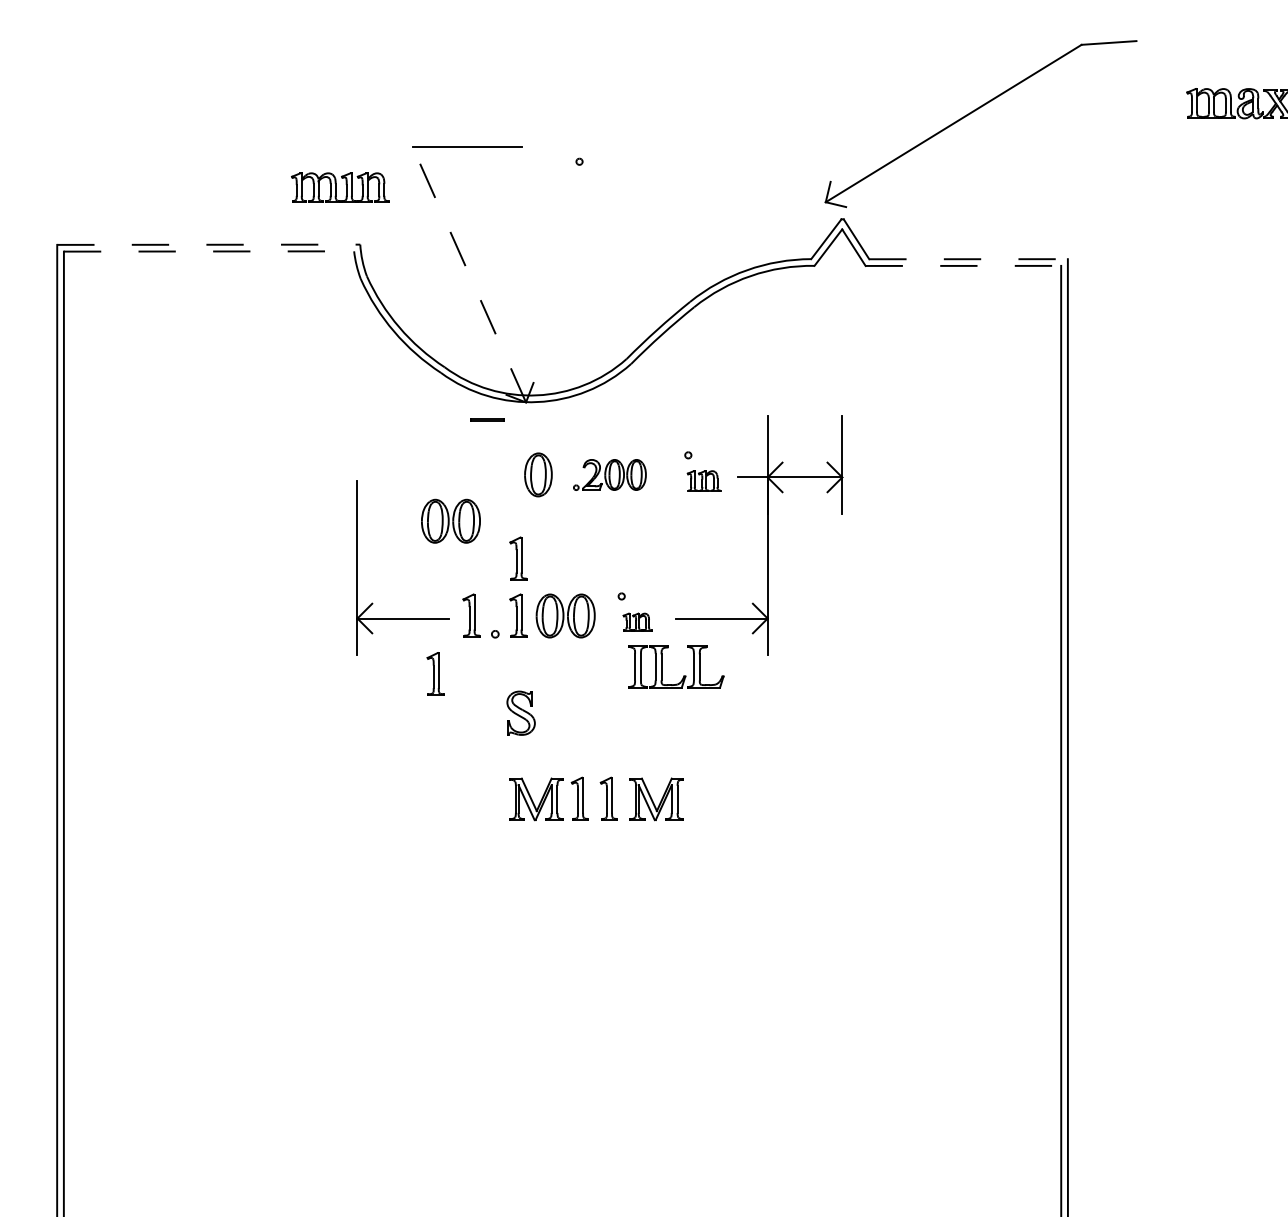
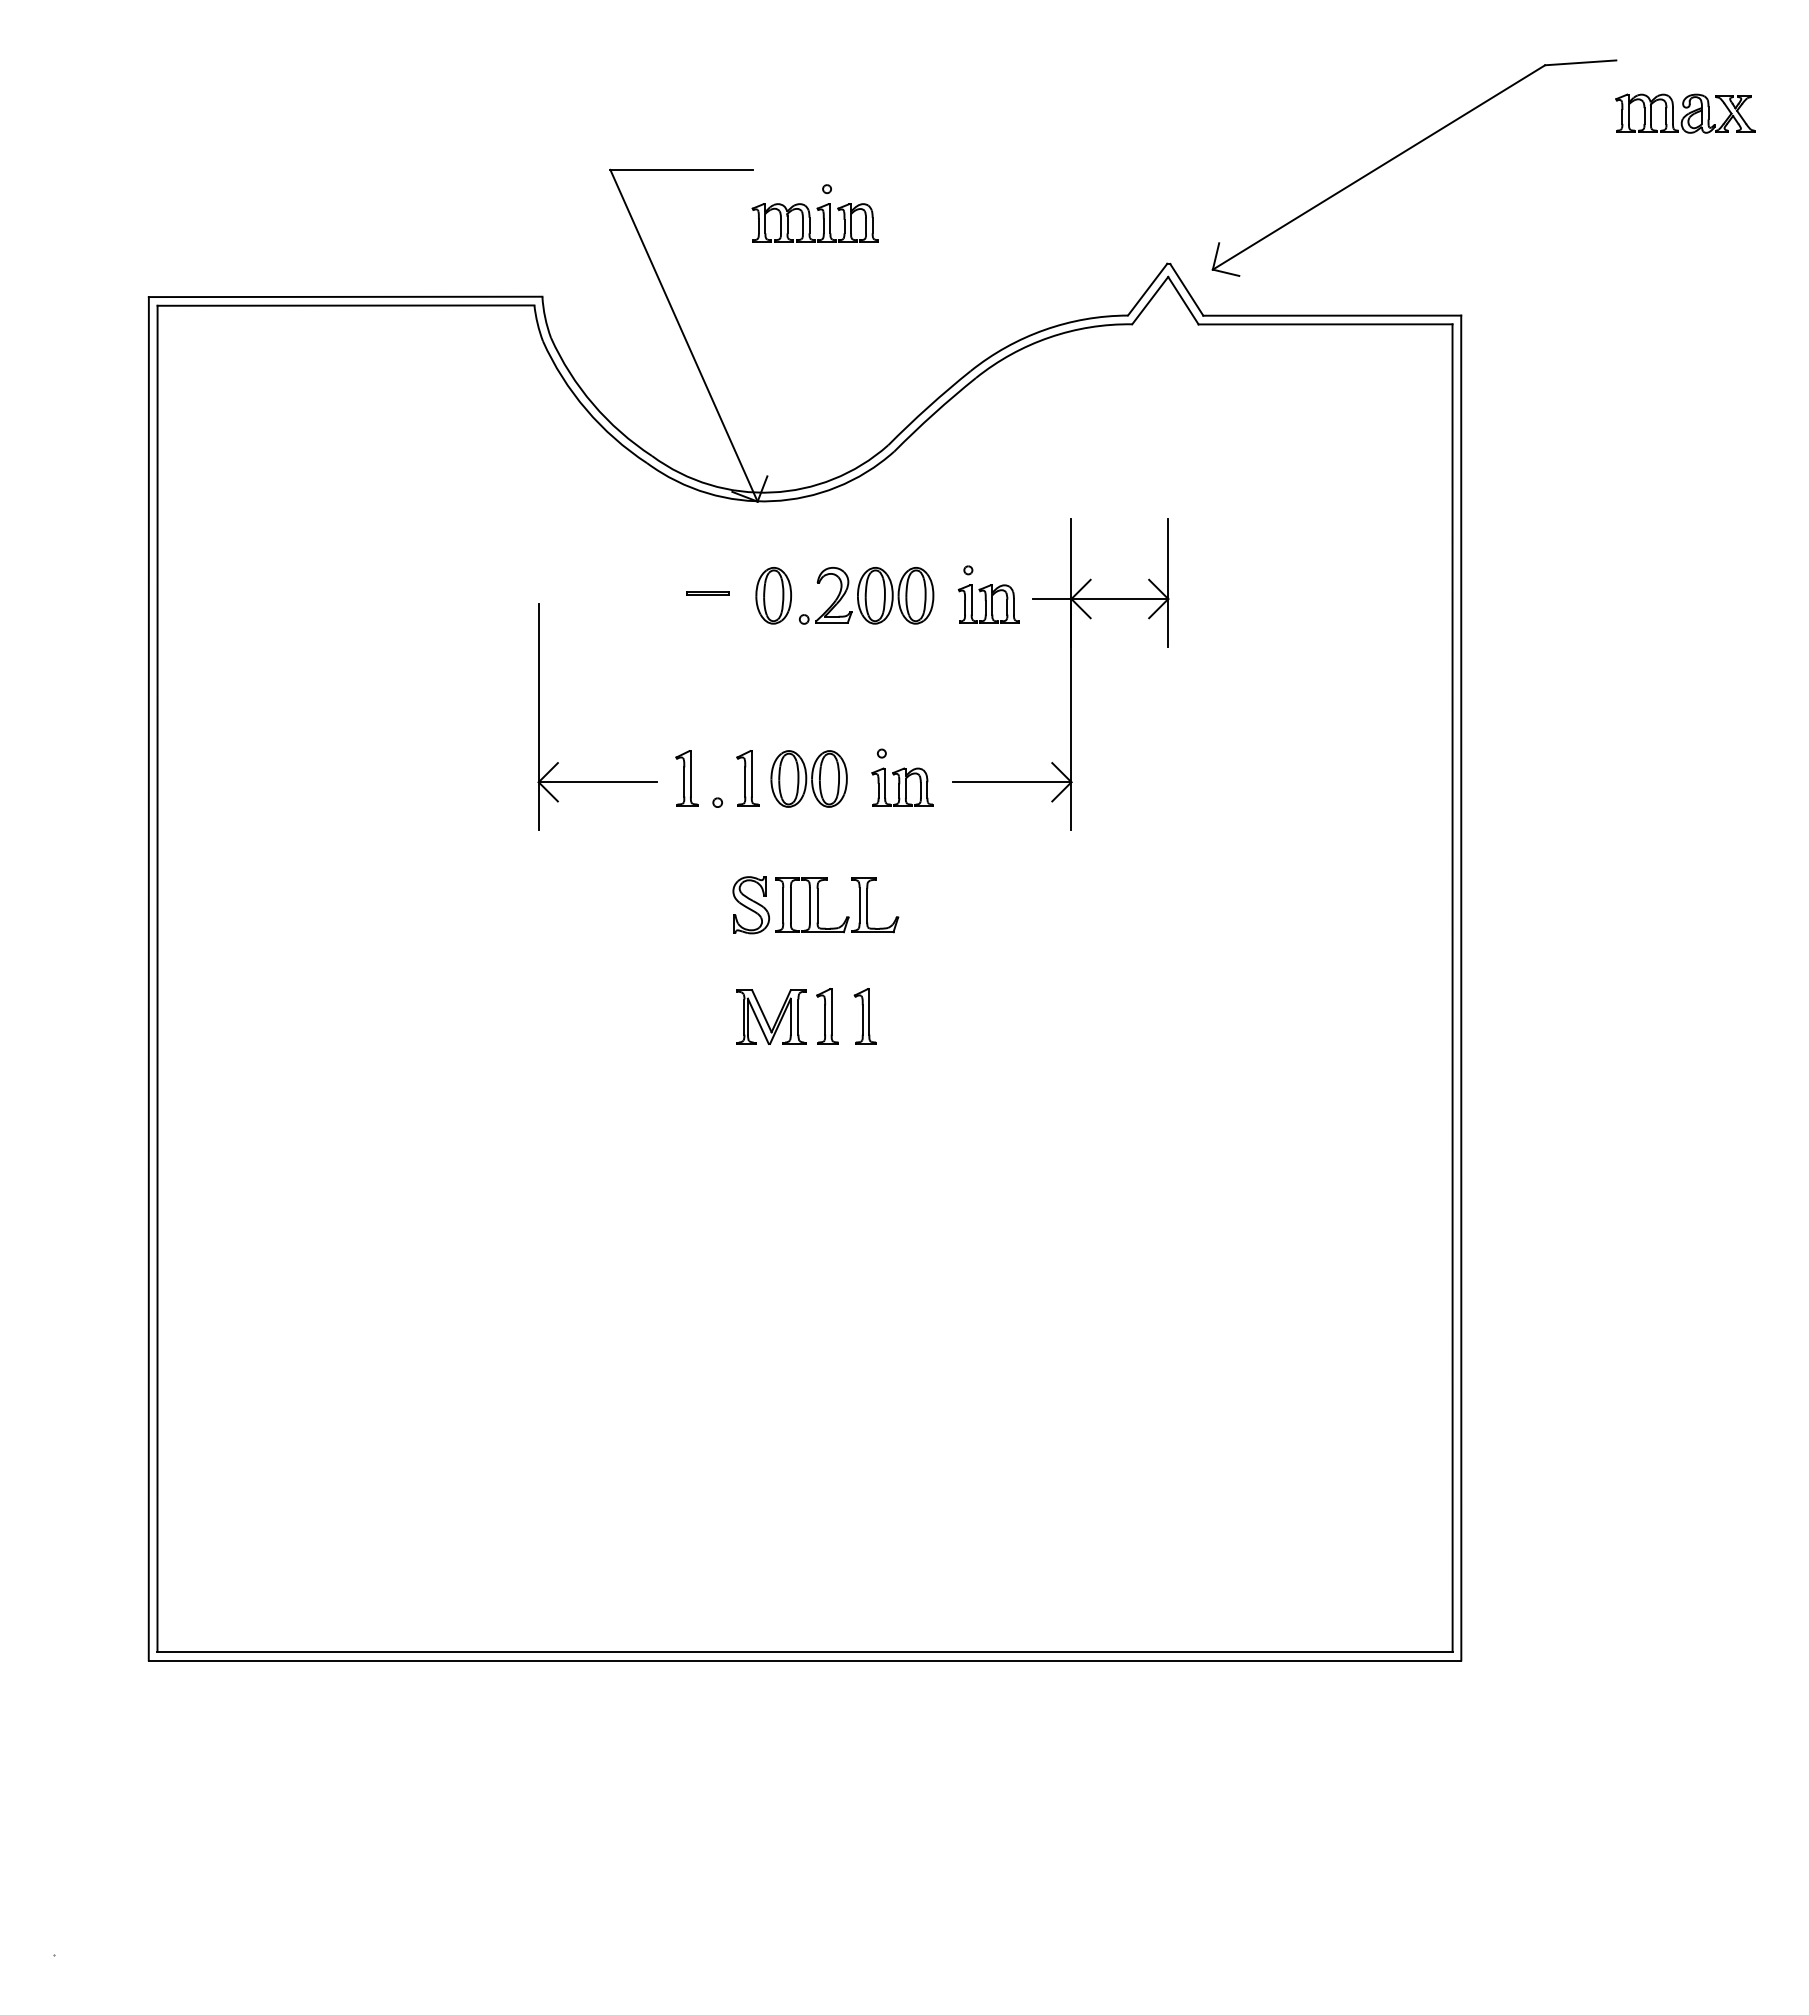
part: (974, 112) -> (1405, 152), moved
part: (339, 187) -> (814, 222), moved
line: (208, 244) -> (345, 296), dashed -> solid
line: (209, 251) -> (346, 305), dashed -> solid
line: (968, 259) -> (1332, 315), dashed -> solid
line: (963, 266) -> (1325, 324), dashed -> solid
line: (468, 274) -> (683, 335), dashed -> solid
line: (487, 419) -> (707, 592), moved
part: (609, 474) -> (866, 595), size x1.43
part: (703, 480) -> (988, 603), size x1.43
part: (450, 520) -> (659, 655), removed
part: (518, 558) -> (747, 704), removed
part: (637, 621) -> (902, 786), size x1.67
part: (435, 674) -> (639, 854), removed
part: (683, 675) -> (846, 916), moved
part: (656, 798) -> (927, 1016), removed

